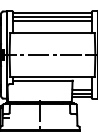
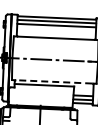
line: (52, 76) -> (54, 81), solid -> dashed

